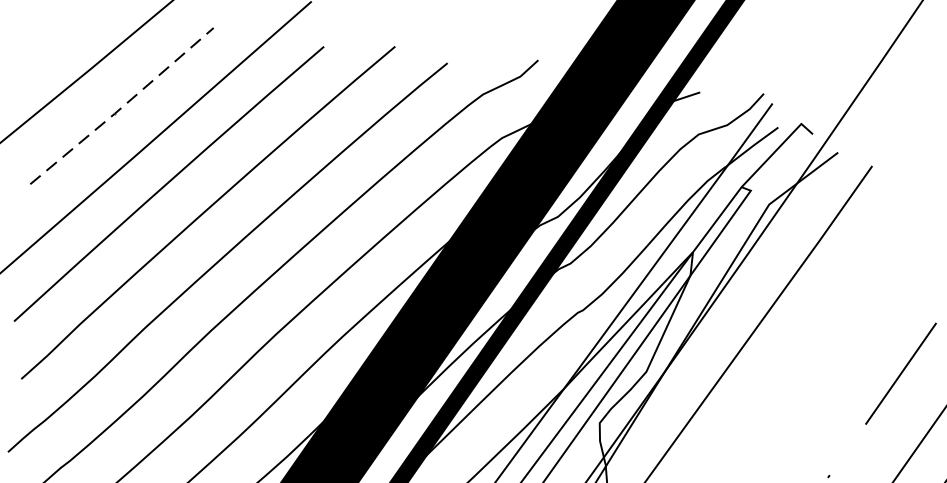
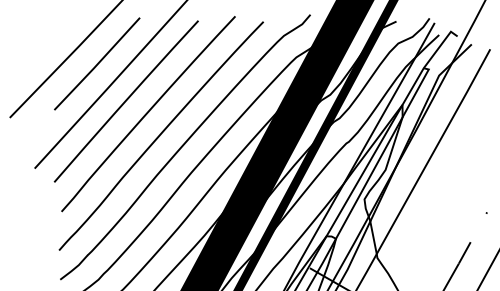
line: (122, 107) -> (97, 64), dashed -> solid

